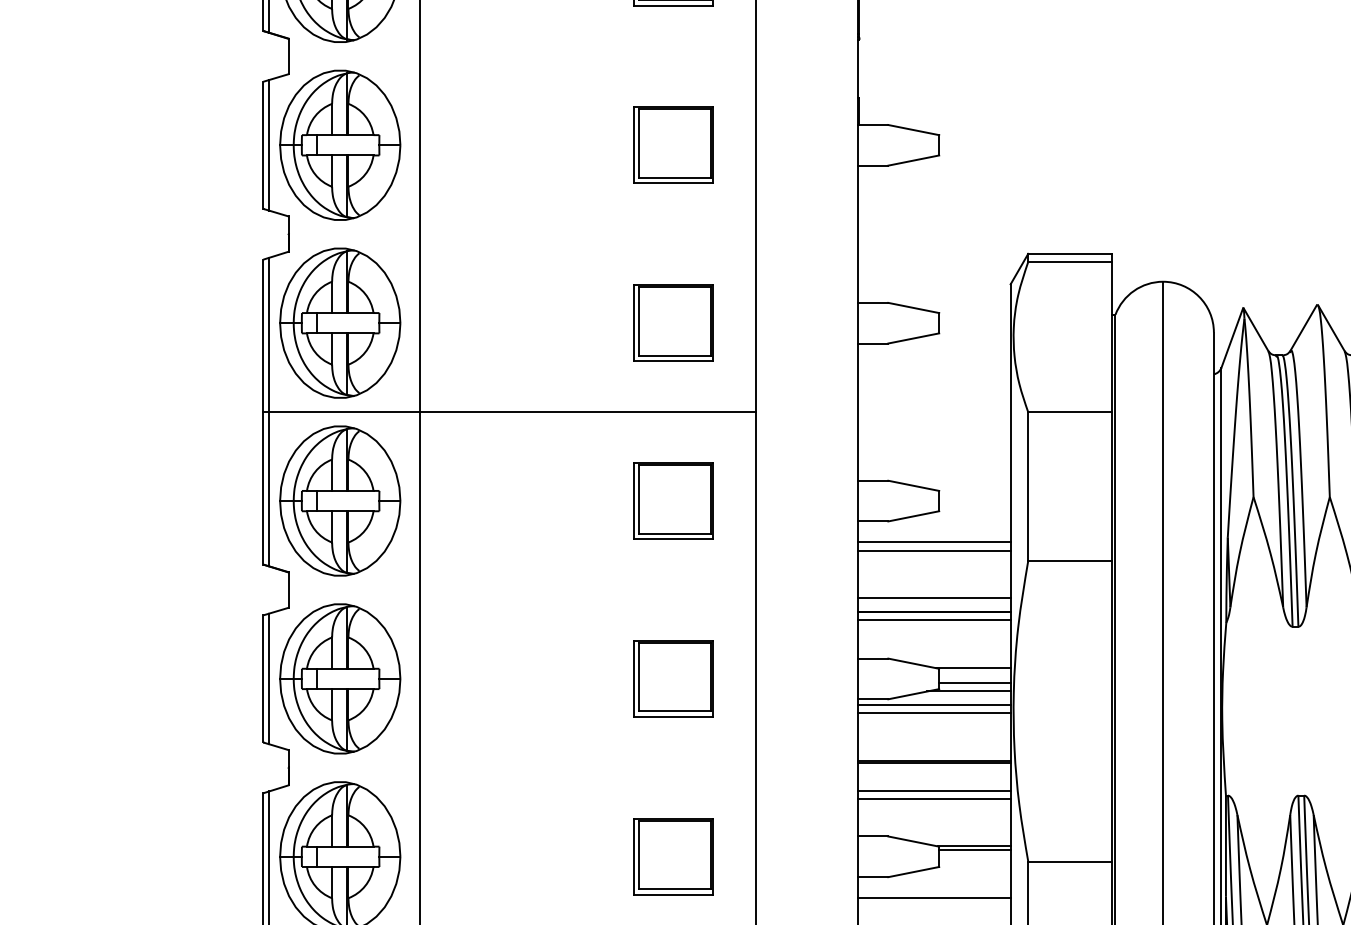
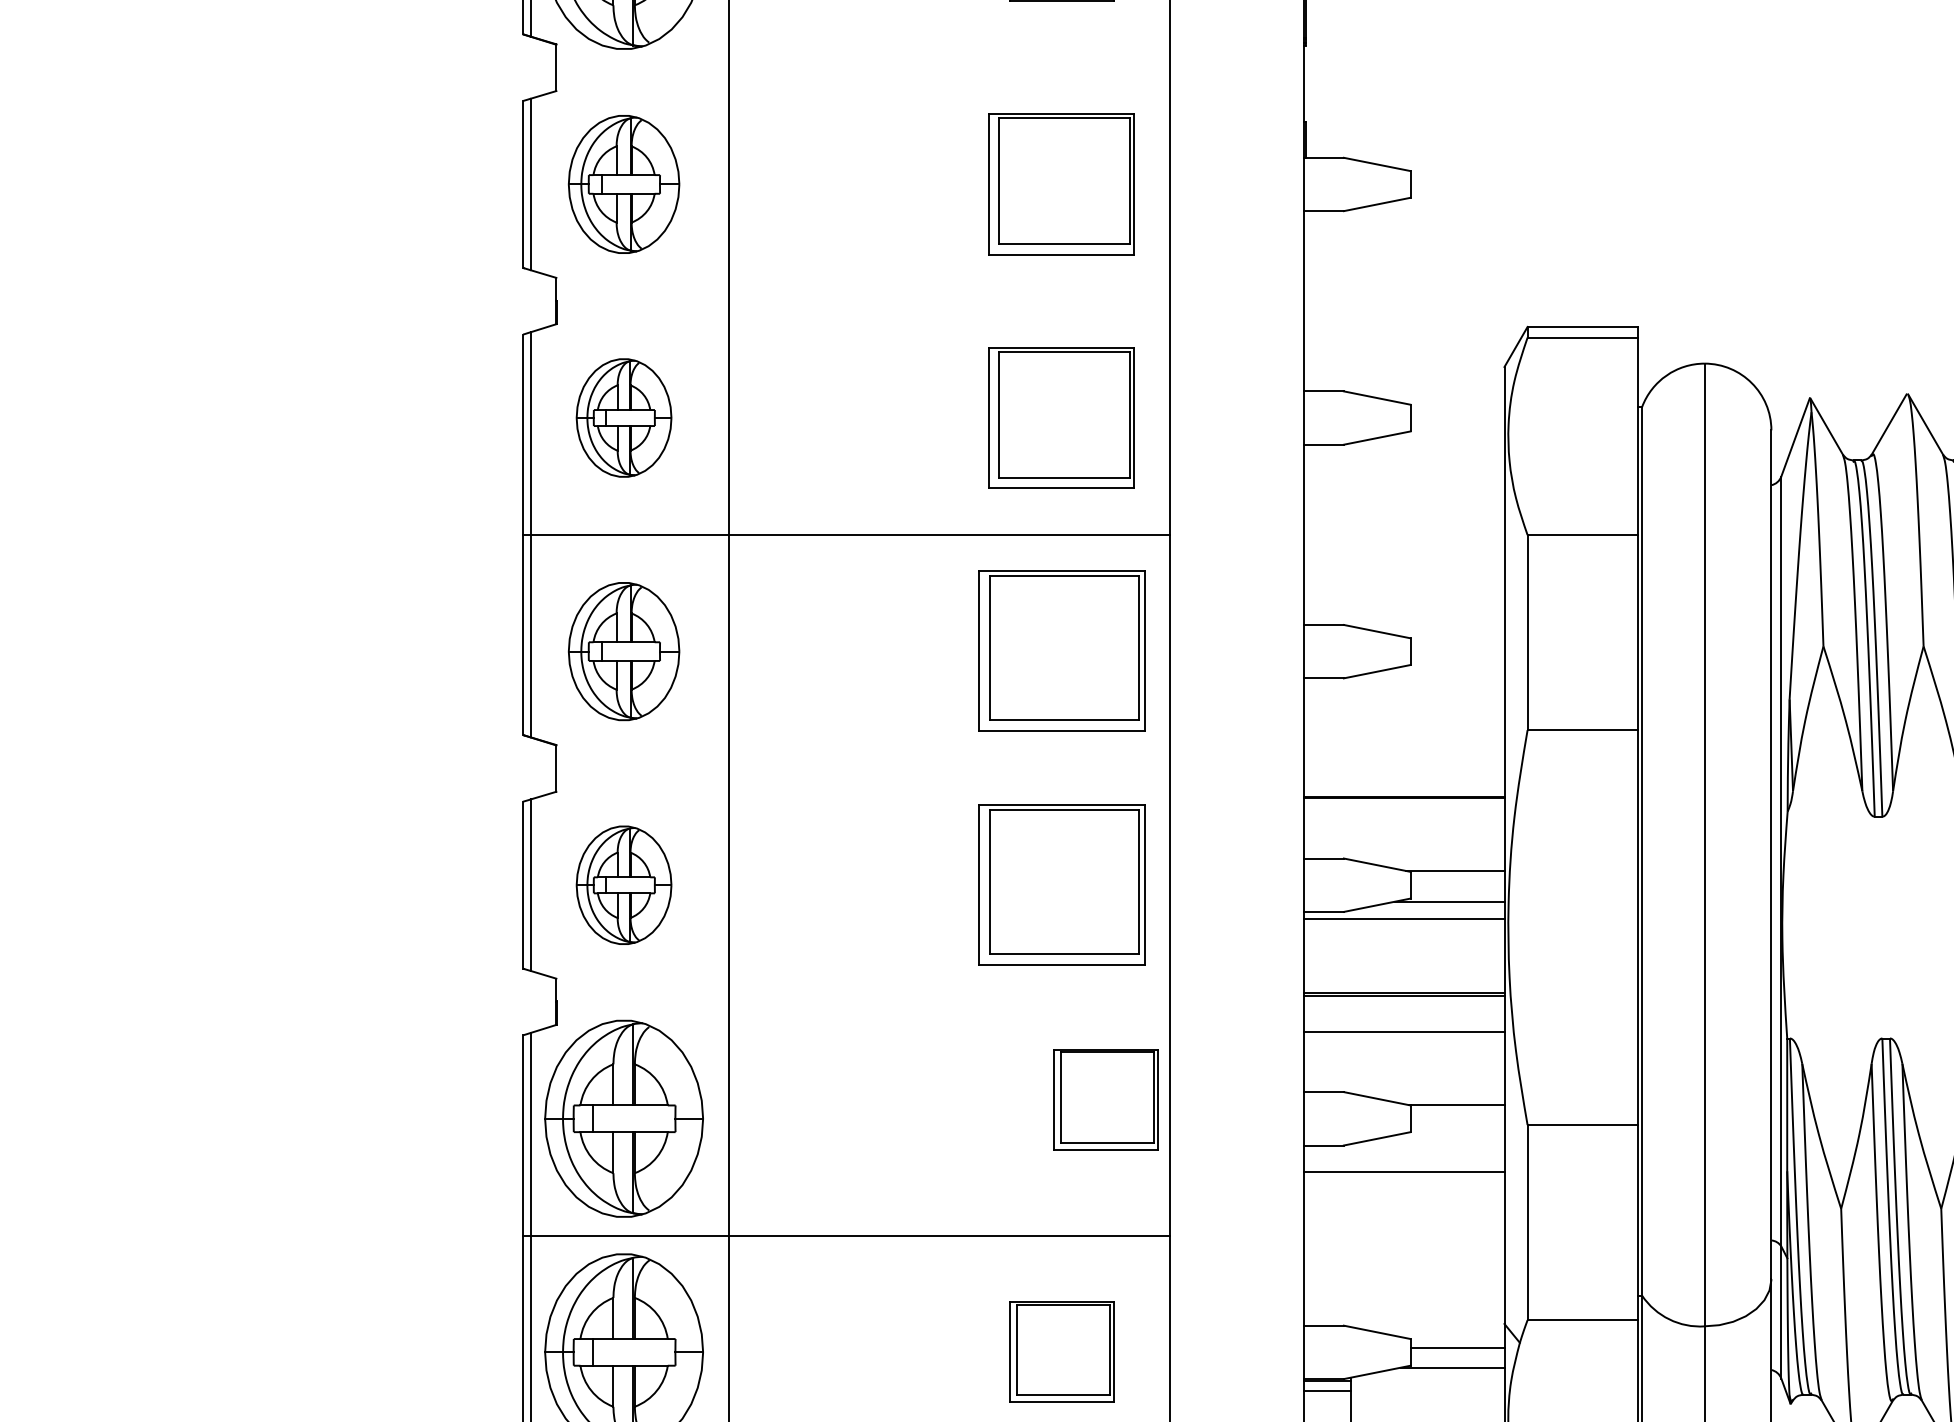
part: (339, 145) -> (623, 184), size x0.7
part: (673, 145) -> (1061, 184), size x1.4
part: (339, 322) -> (623, 417), size x0.6
part: (673, 322) -> (1061, 417), size x1.4
part: (339, 500) -> (623, 651), size x0.7
part: (673, 500) -> (1061, 651), size x1.6
line: (934, 542) -> (1404, 705), removed
line: (934, 550) -> (1404, 716), removed
line: (934, 598) -> (1404, 779), removed
line: (934, 620) -> (1404, 808), removed
part: (673, 678) -> (1061, 884), size x1.6
part: (339, 679) -> (623, 885), size x0.6
line: (974, 682) -> (1457, 890), removed
line: (934, 712) -> (1404, 929), removed
line: (934, 798) -> (1404, 1042), removed
line: (974, 849) -> (1457, 1109), removed
part: (673, 856) -> (1105, 1099), moved

